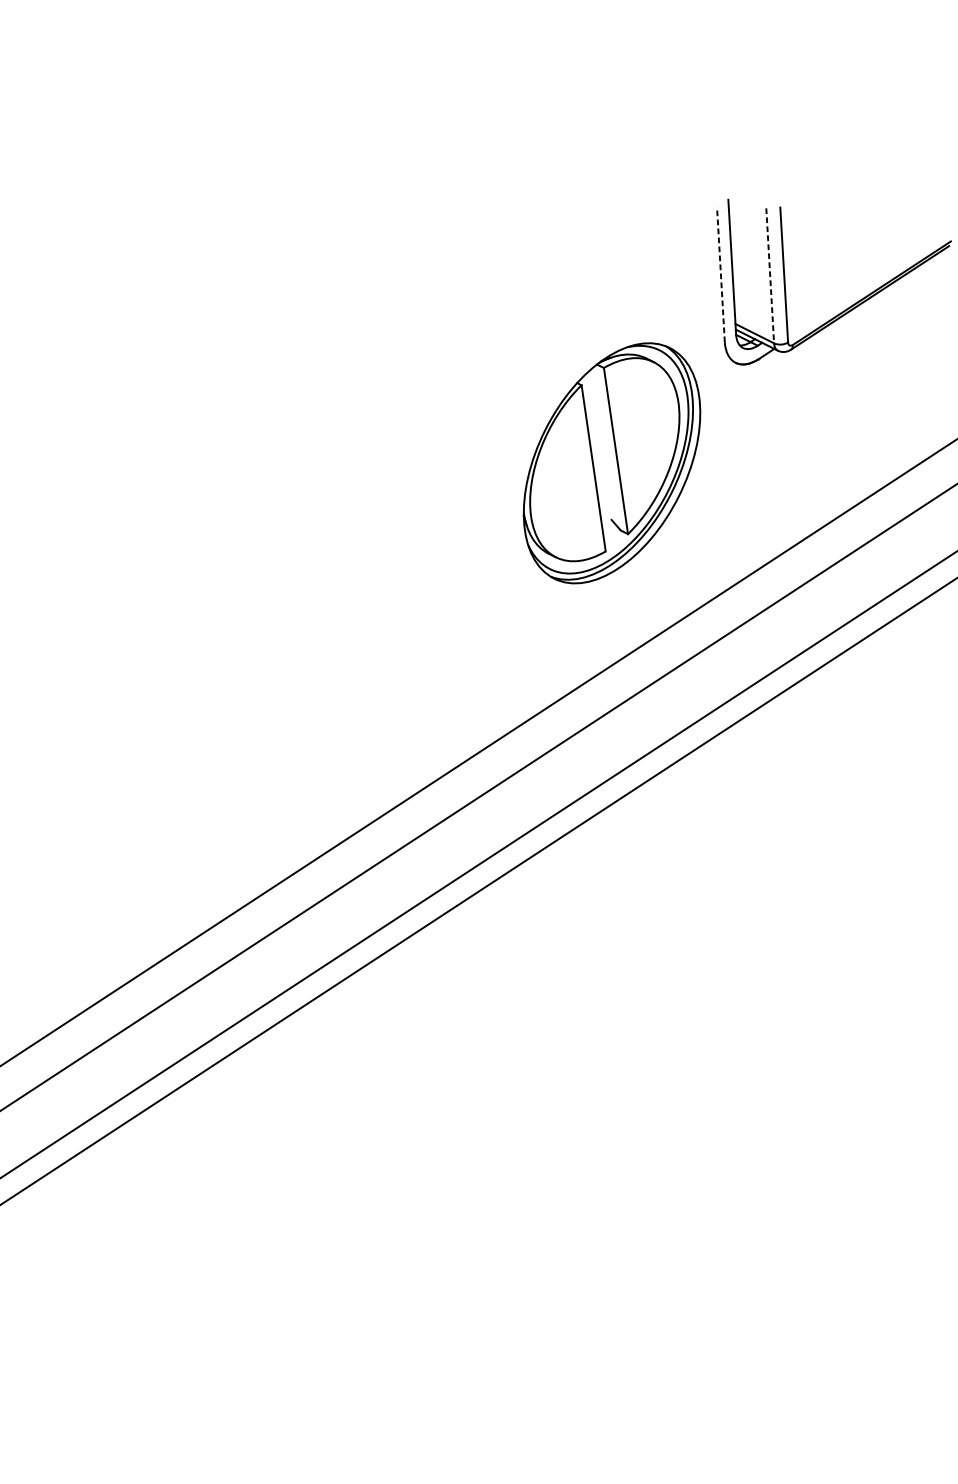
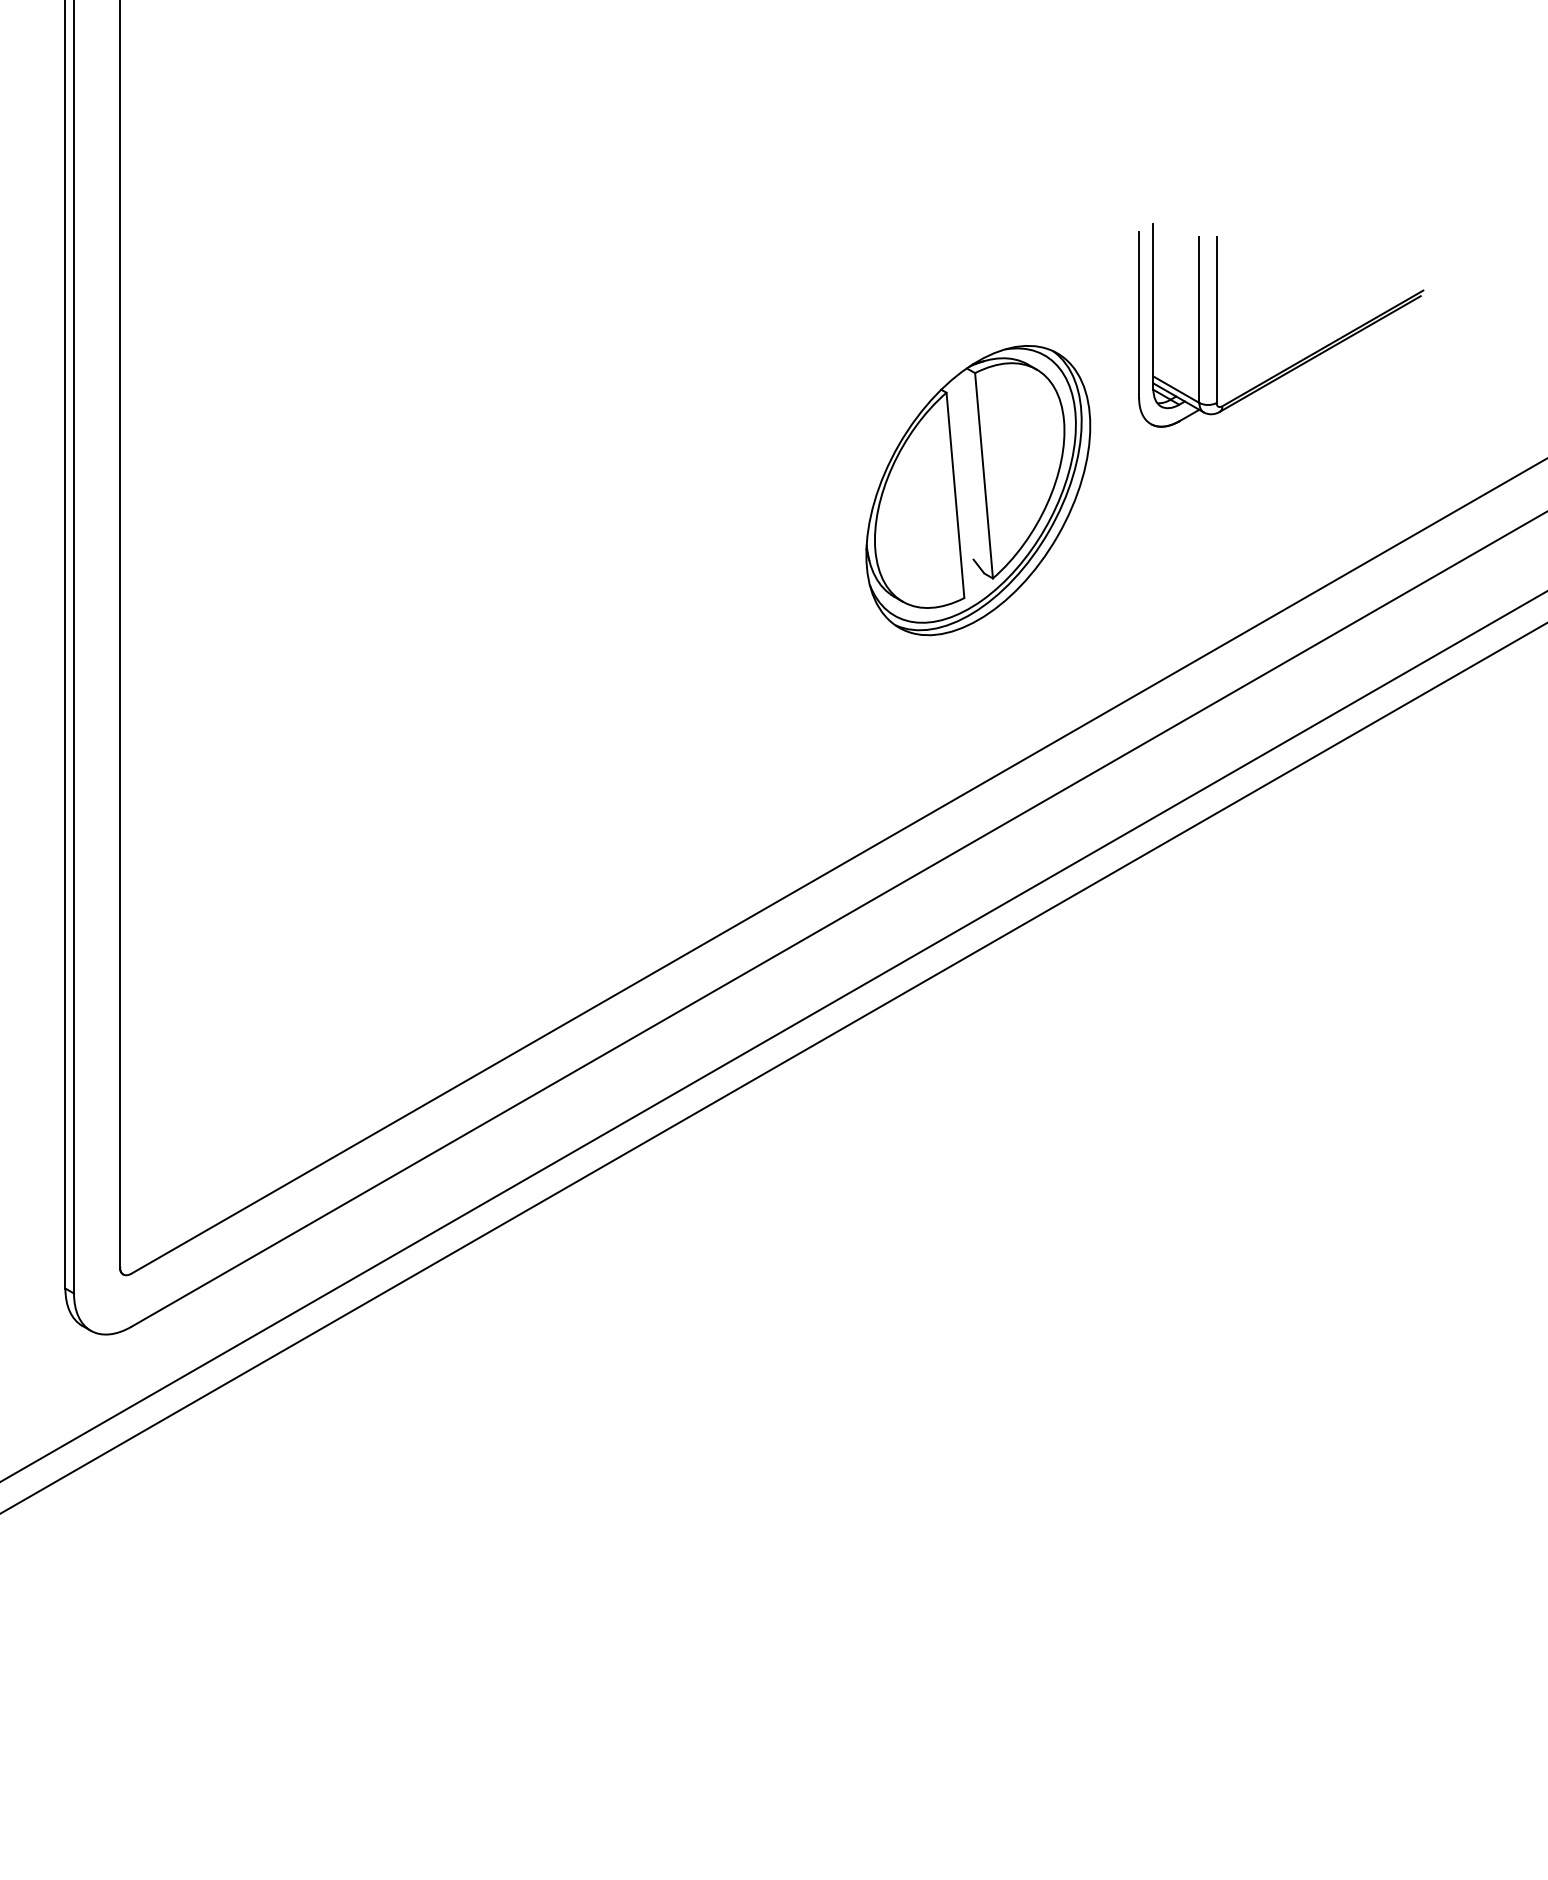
line: (721, 275) -> (1139, 315), dashed -> solid
line: (770, 275) -> (1199, 319), dashed -> solid
part: (612, 463) -> (978, 490), moved

